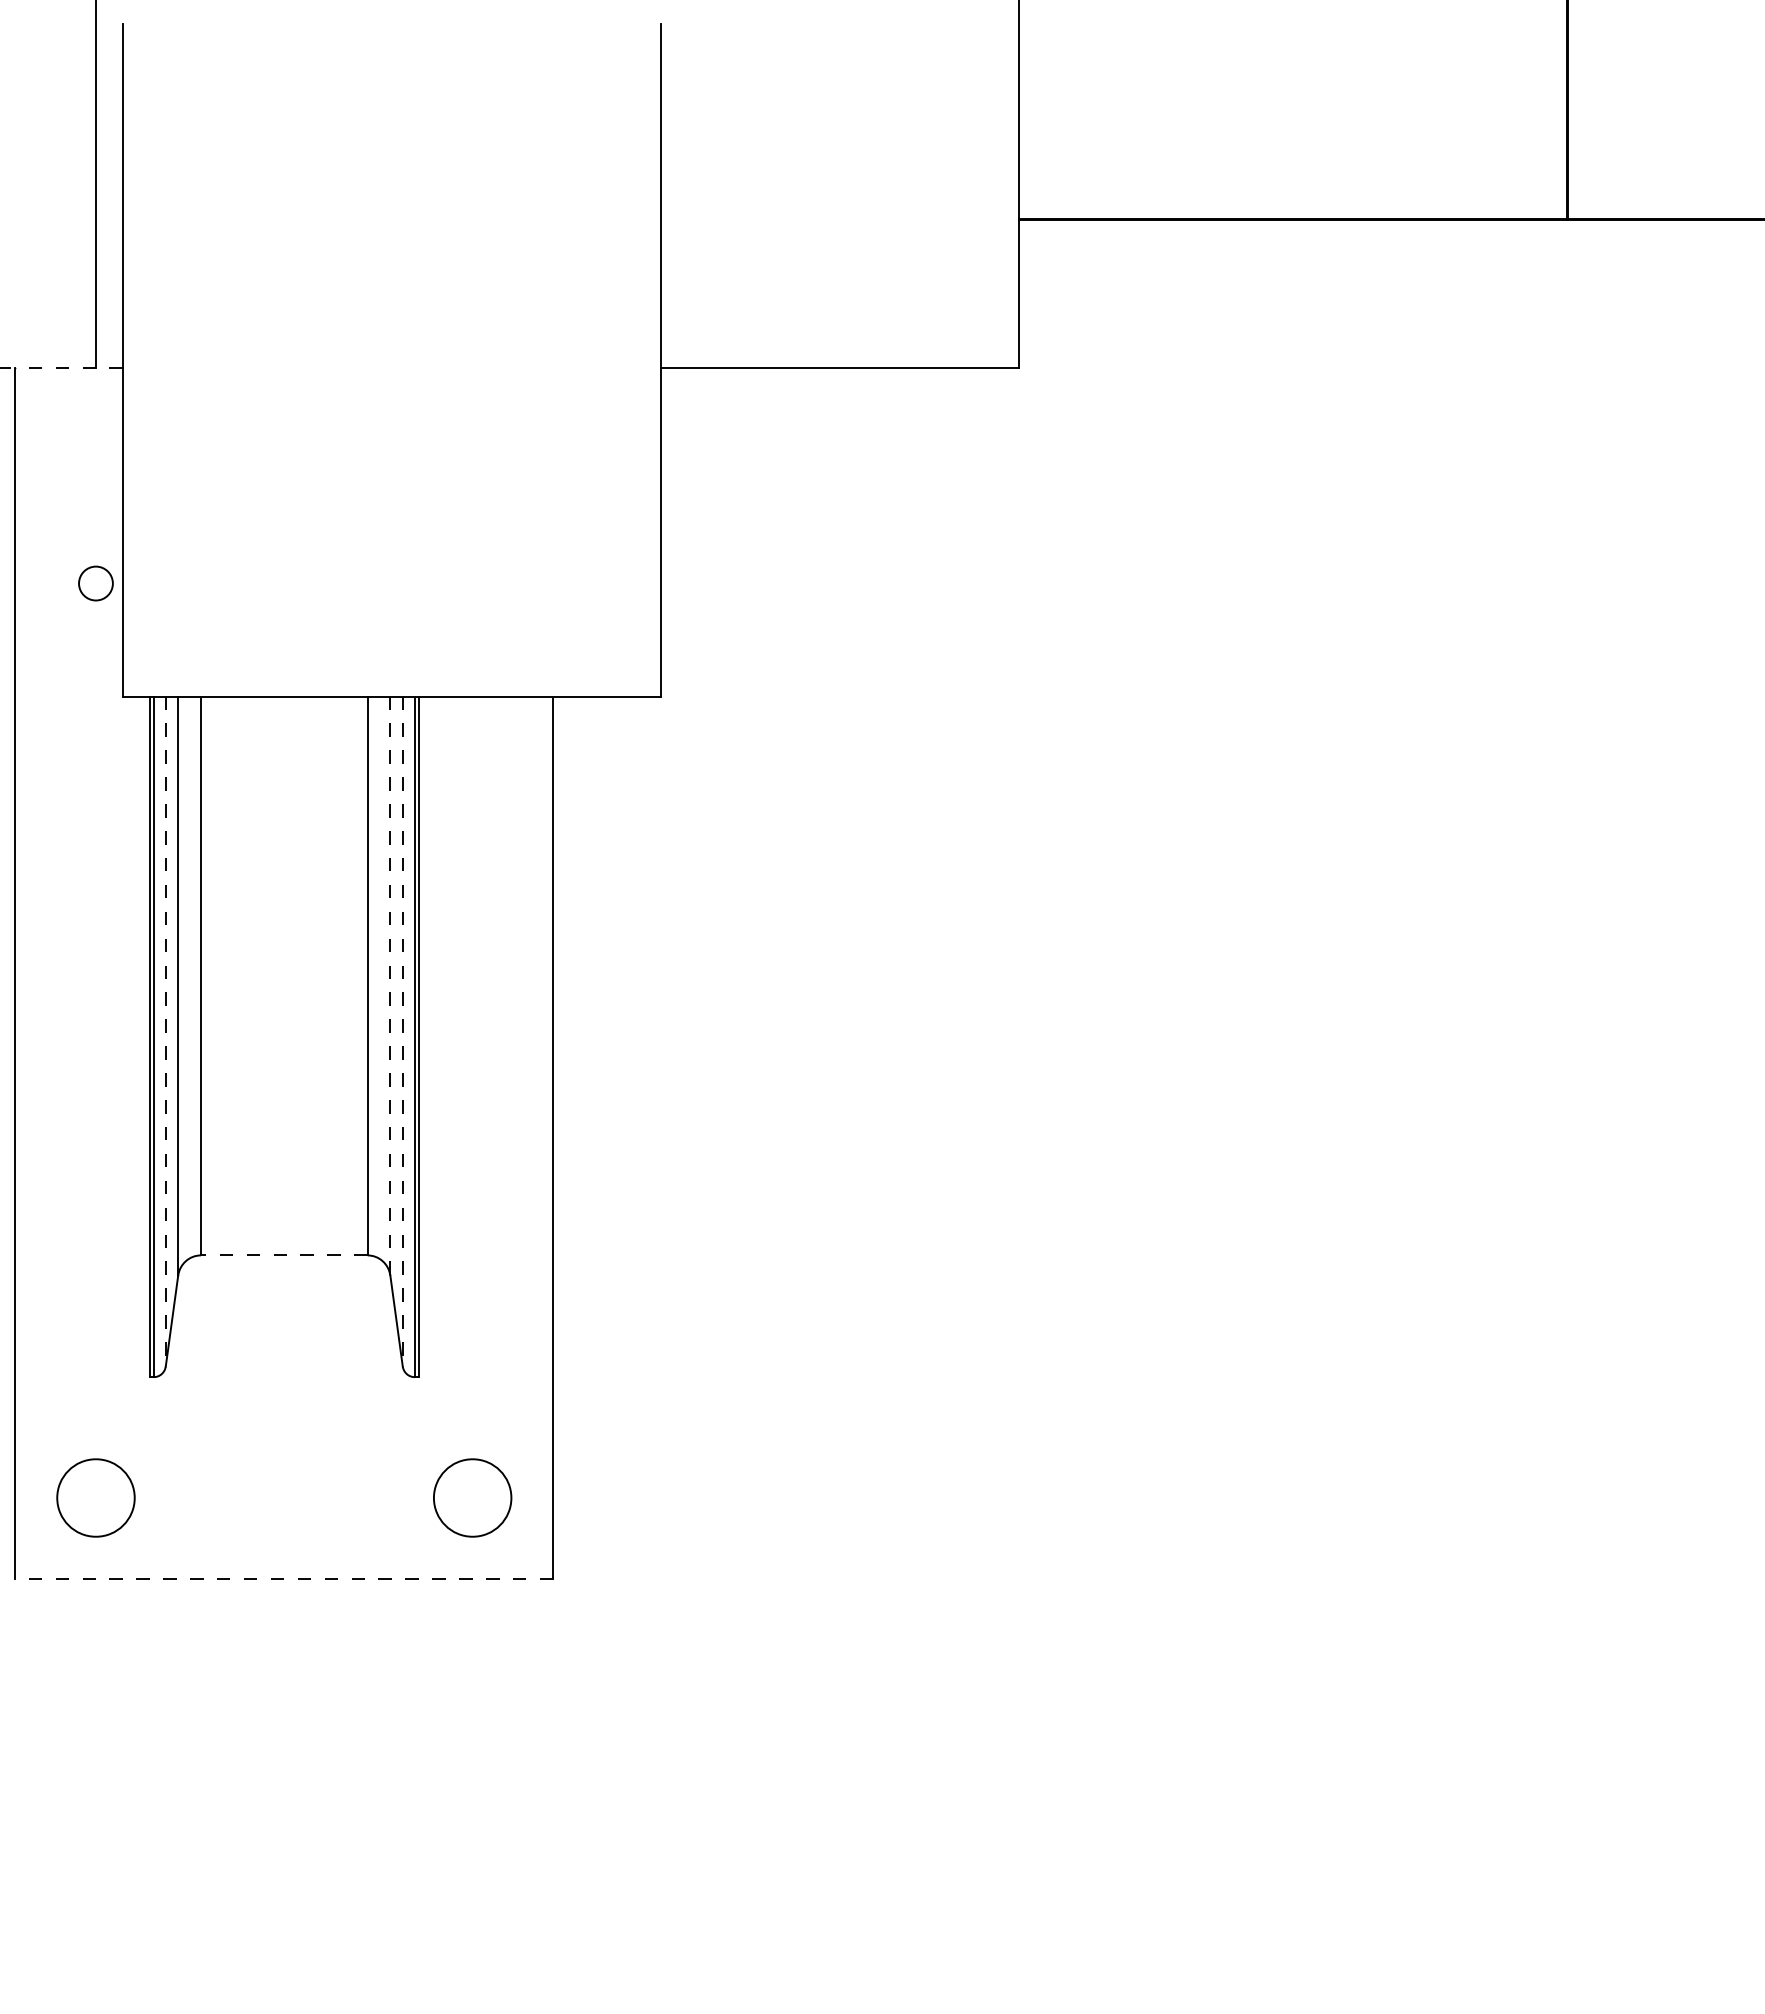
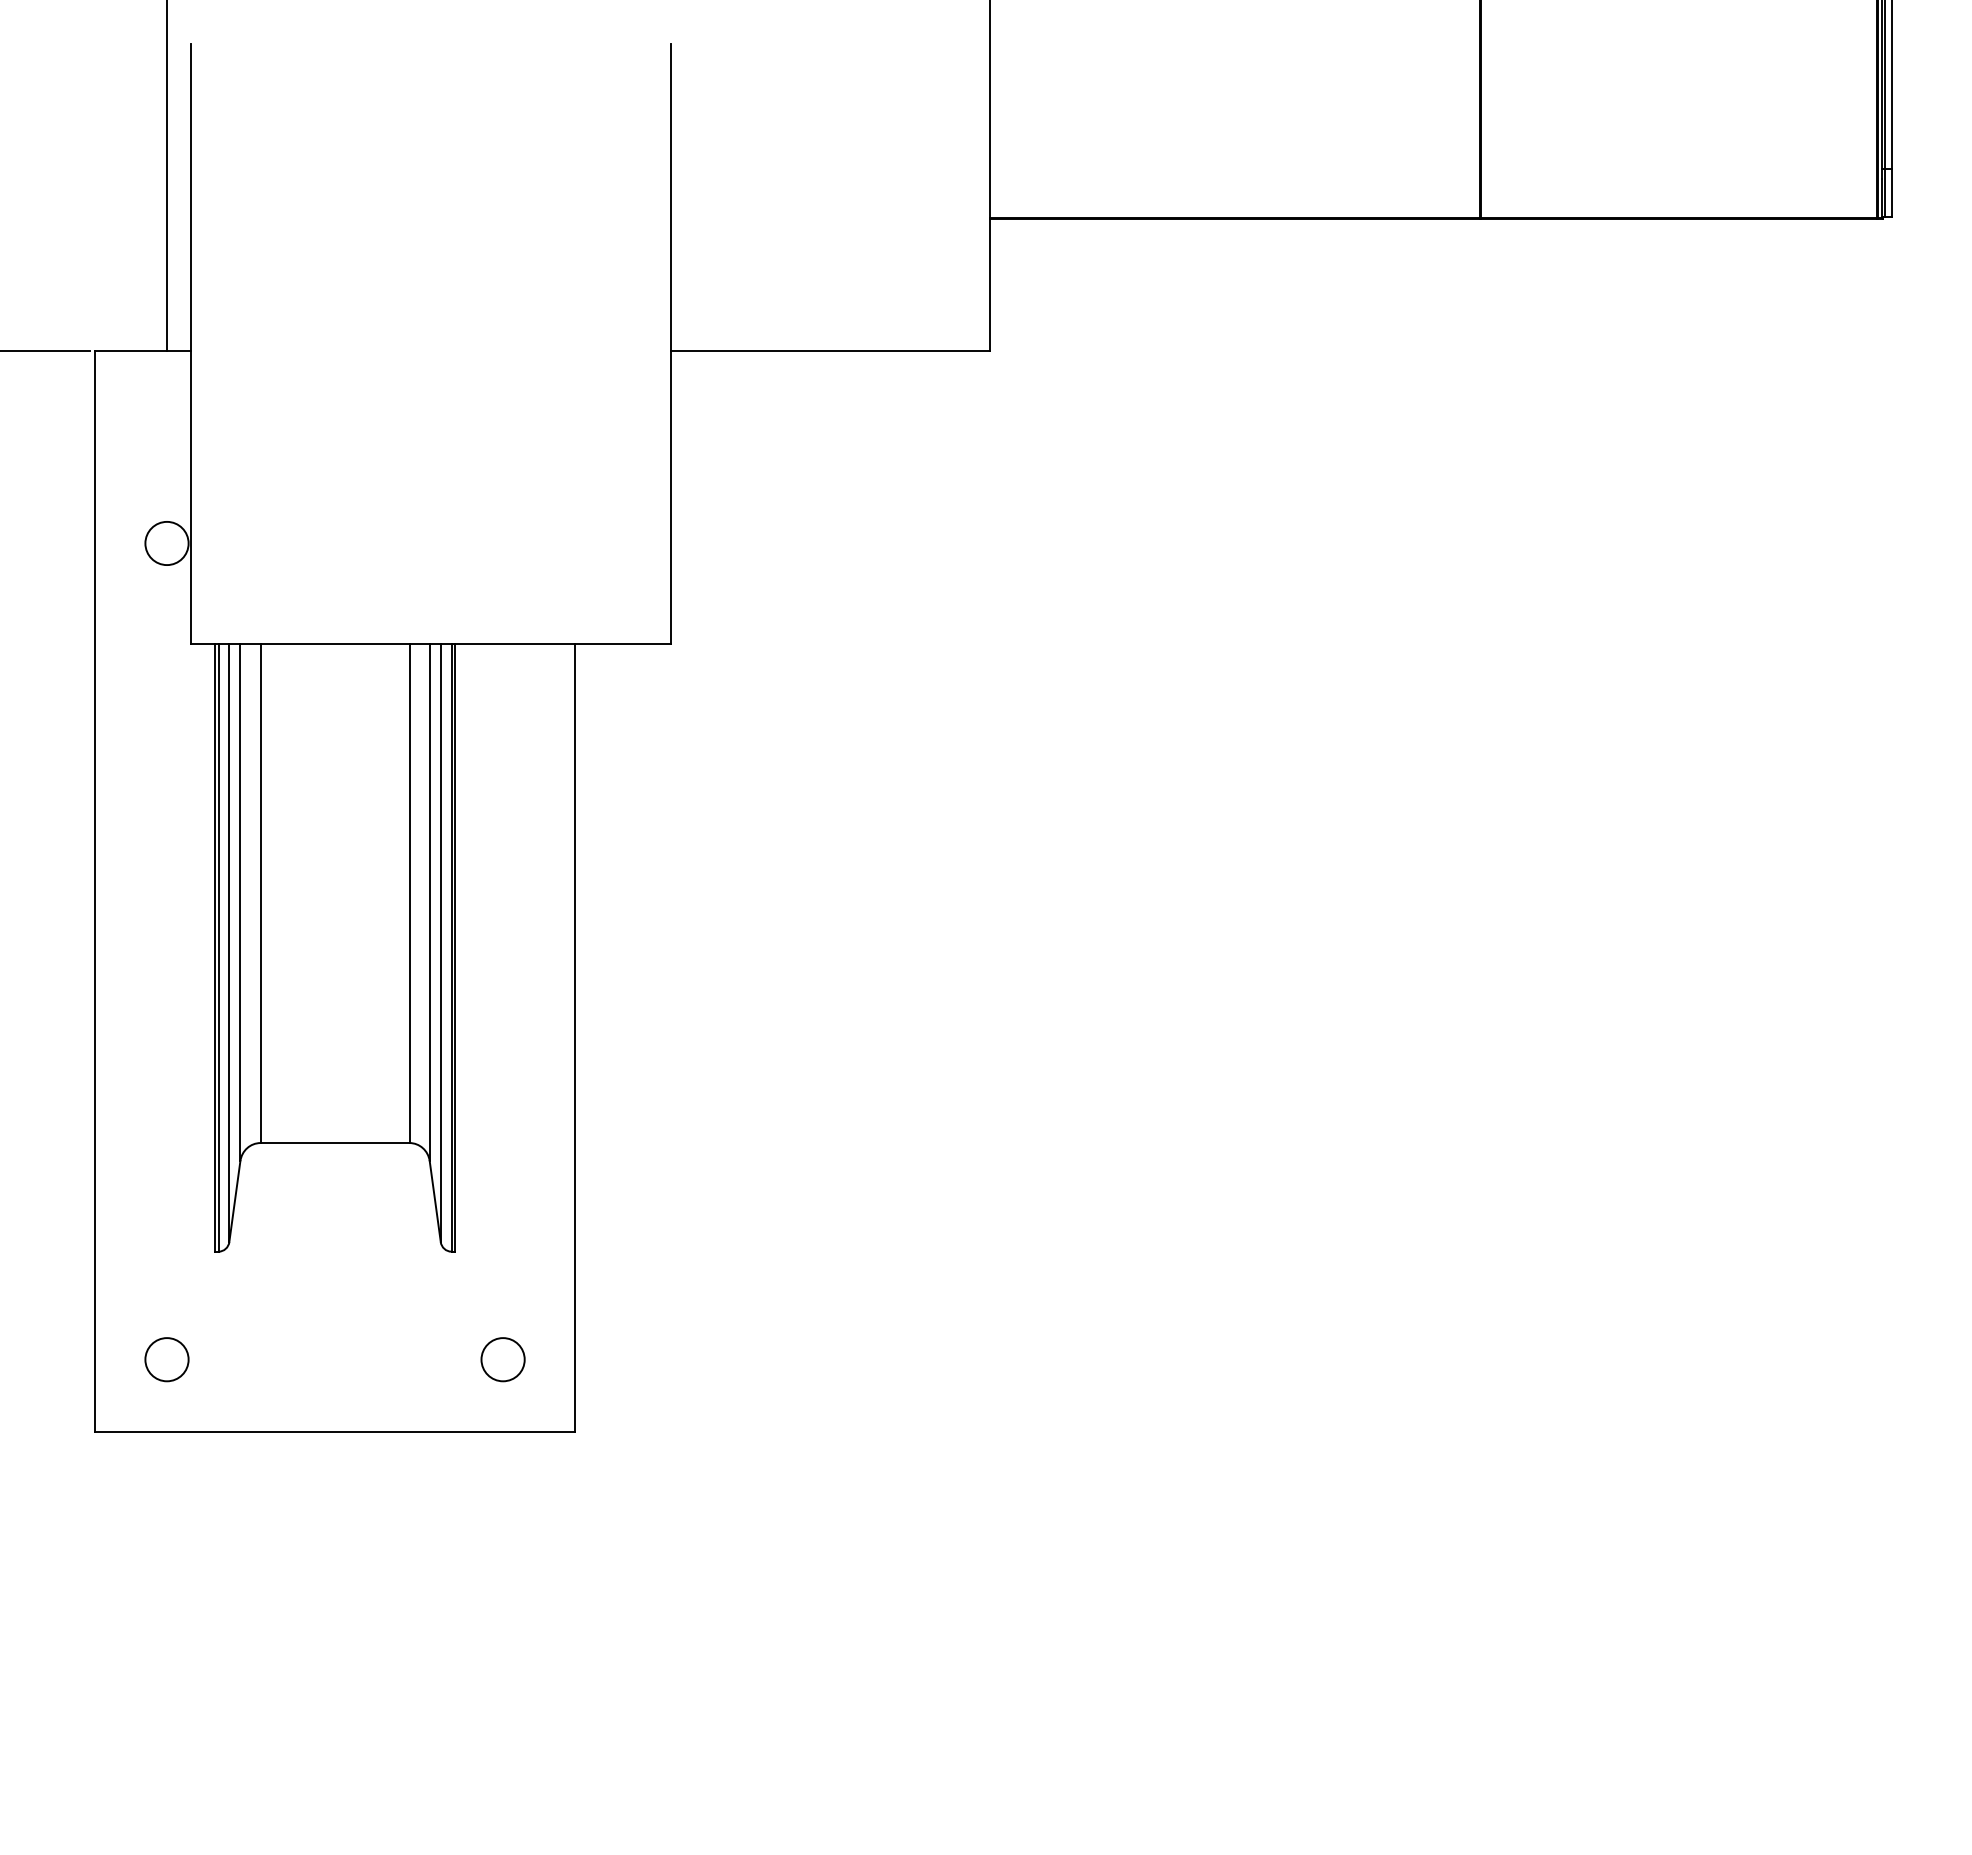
line: (68, 368) -> (142, 351), dashed -> solid
circle: (95, 583) -> (166, 543), size x1.43
line: (390, 986) -> (429, 903), dashed -> solid
line: (165, 1031) -> (229, 943), dashed -> solid
line: (402, 1031) -> (440, 943), dashed -> solid
line: (283, 1255) -> (334, 1143), dashed -> solid
circle: (95, 1497) -> (166, 1359), size x0.62
circle: (471, 1497) -> (502, 1359), size x0.62
line: (283, 1578) -> (334, 1431), dashed -> solid

